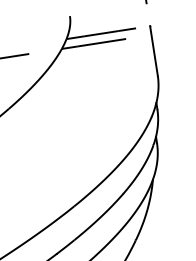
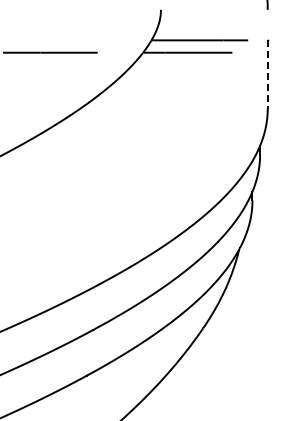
line: (153, 51) -> (267, 75), solid -> dashed

